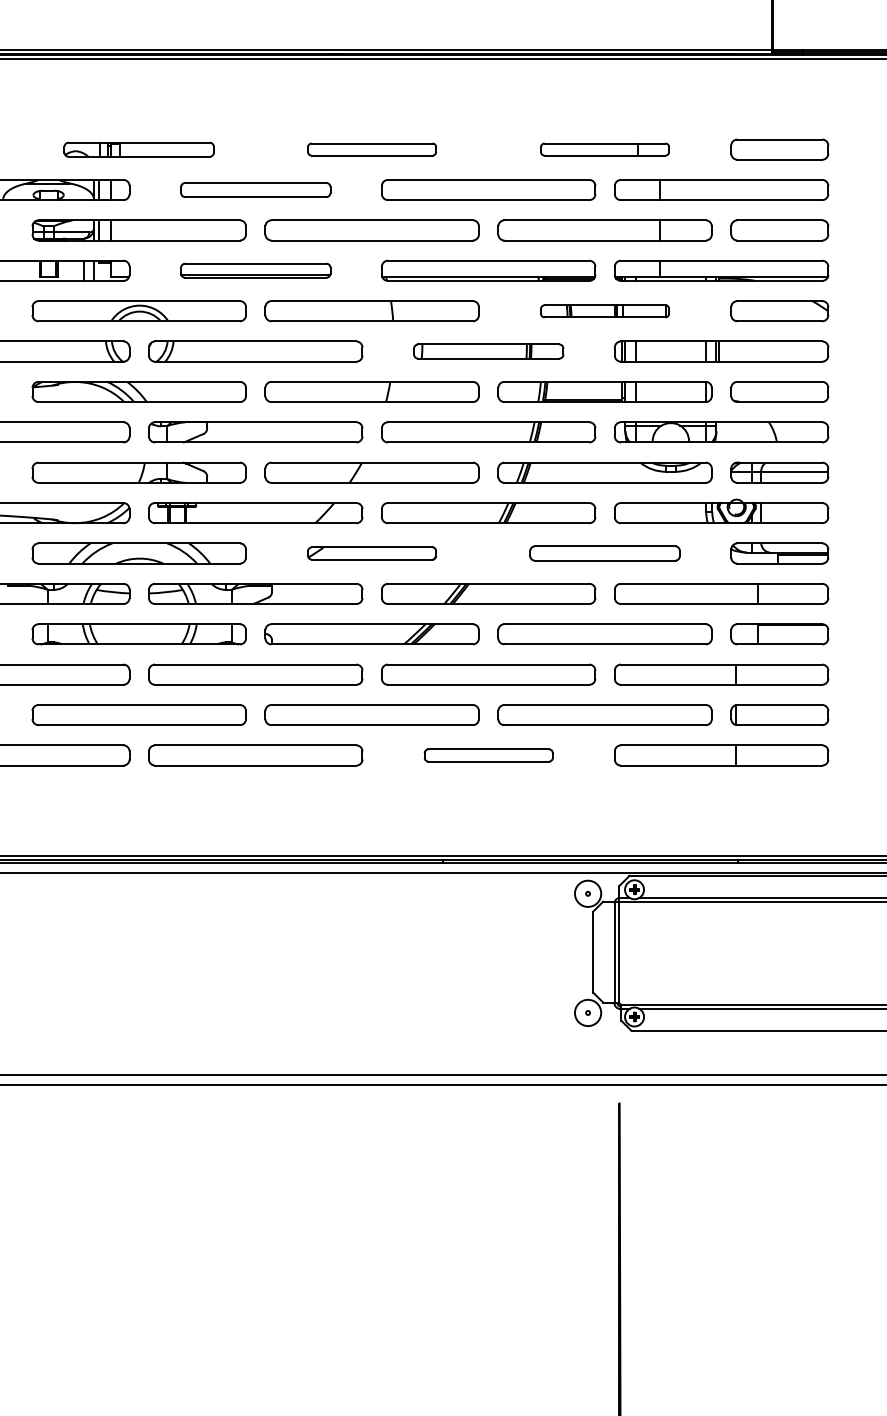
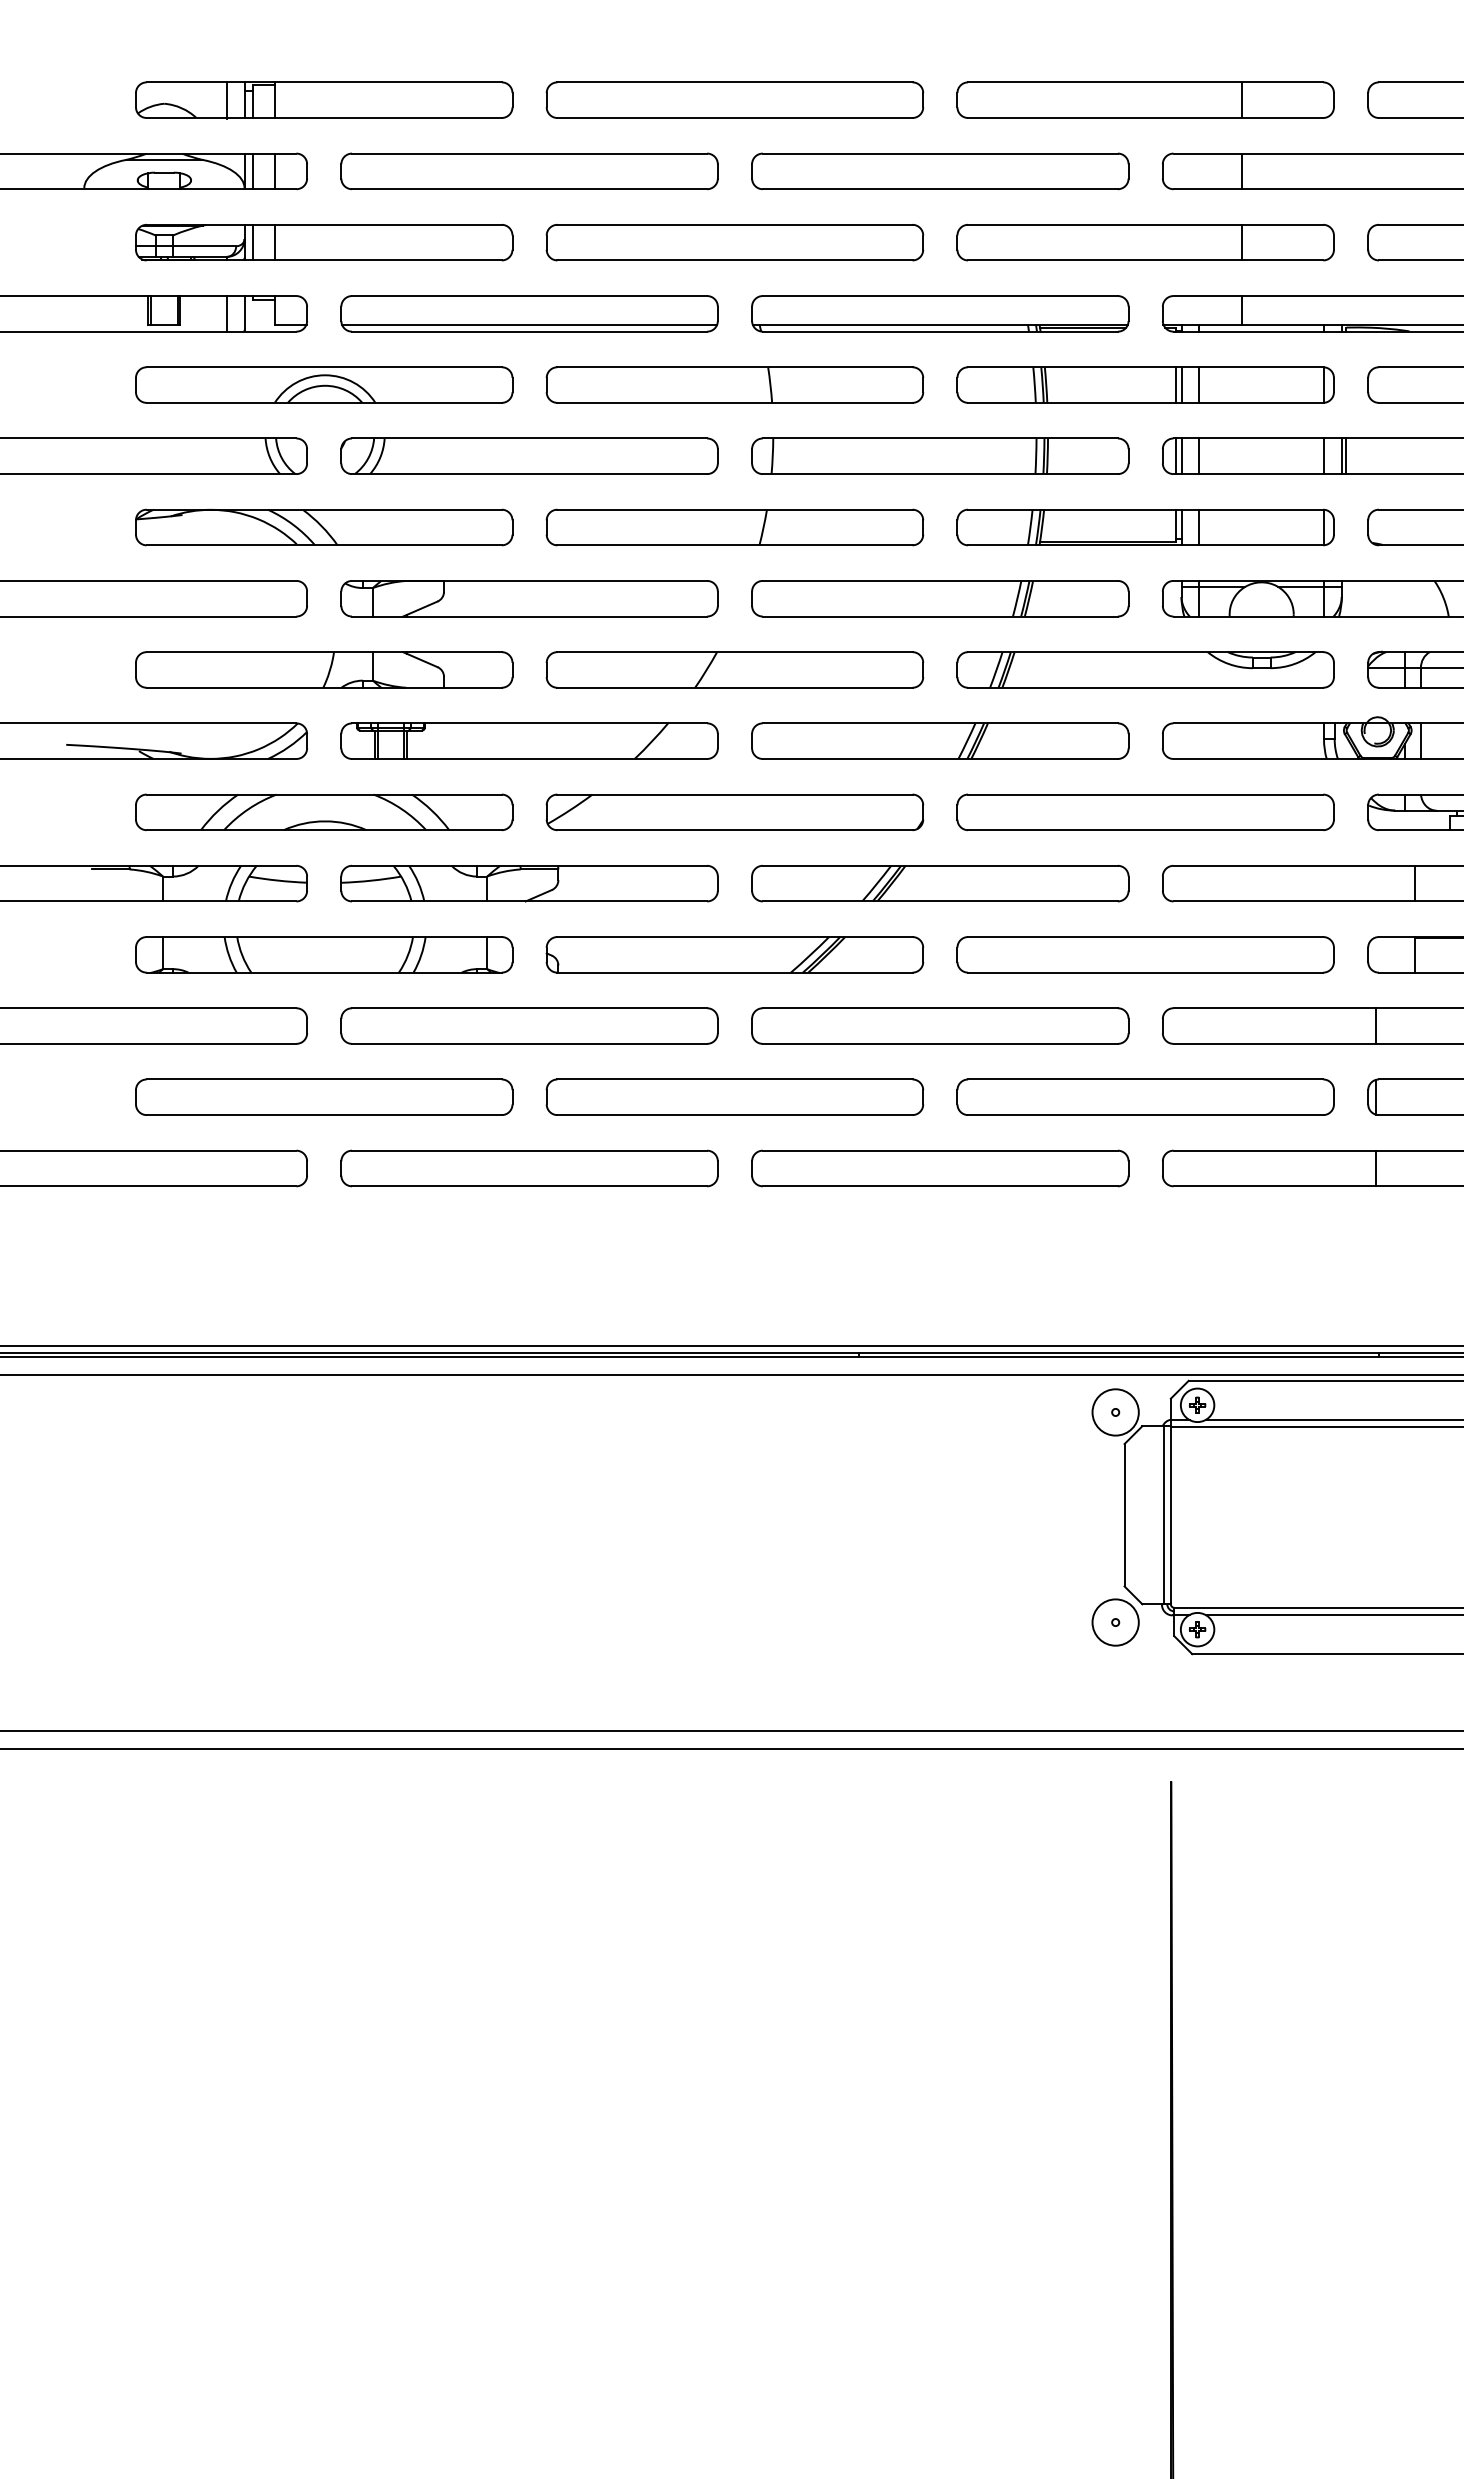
part: (138, 149) -> (322, 99), size x1.43
part: (371, 149) -> (733, 99), size x1.67
part: (604, 149) -> (1144, 99), size x1.67
part: (255, 189) -> (529, 170), size x1.43
part: (255, 270) -> (529, 313), size x1.43
part: (604, 311) -> (1144, 385), size x1.67
part: (488, 351) -> (940, 456), size x1.43
part: (371, 553) -> (733, 812), size x1.67
part: (604, 553) -> (1144, 812), size x1.43
part: (488, 755) -> (940, 1168), size x1.67

